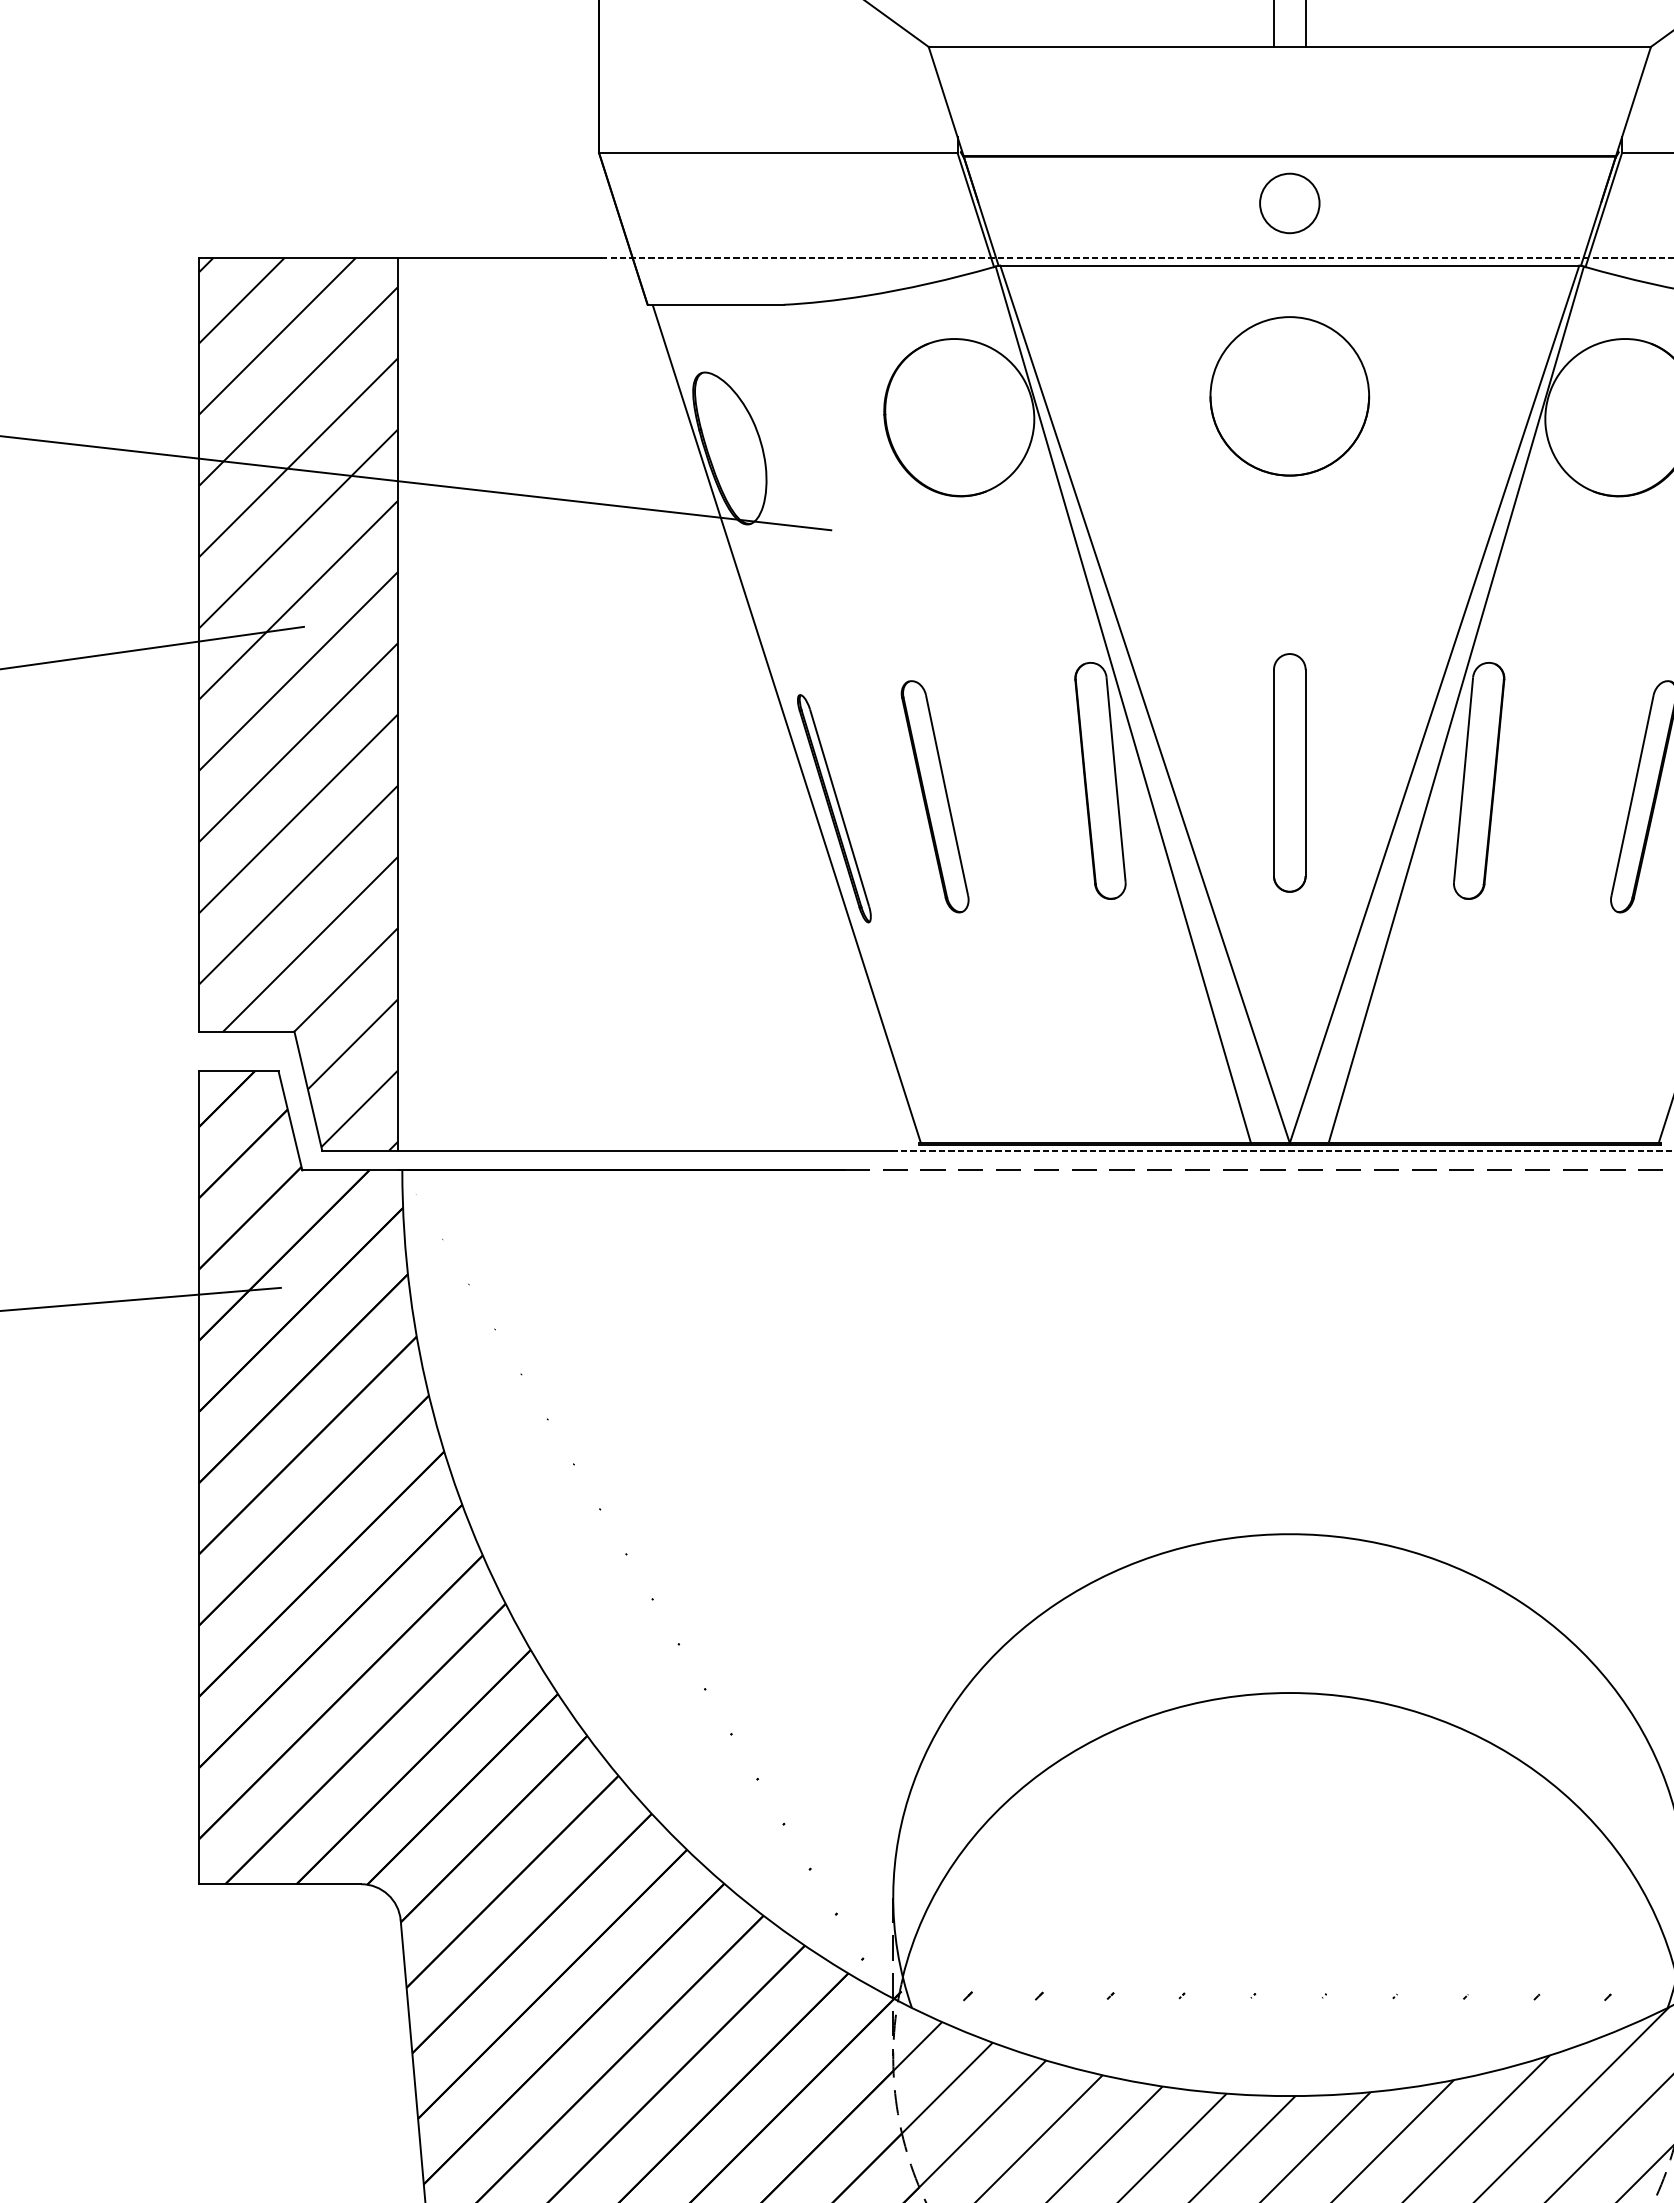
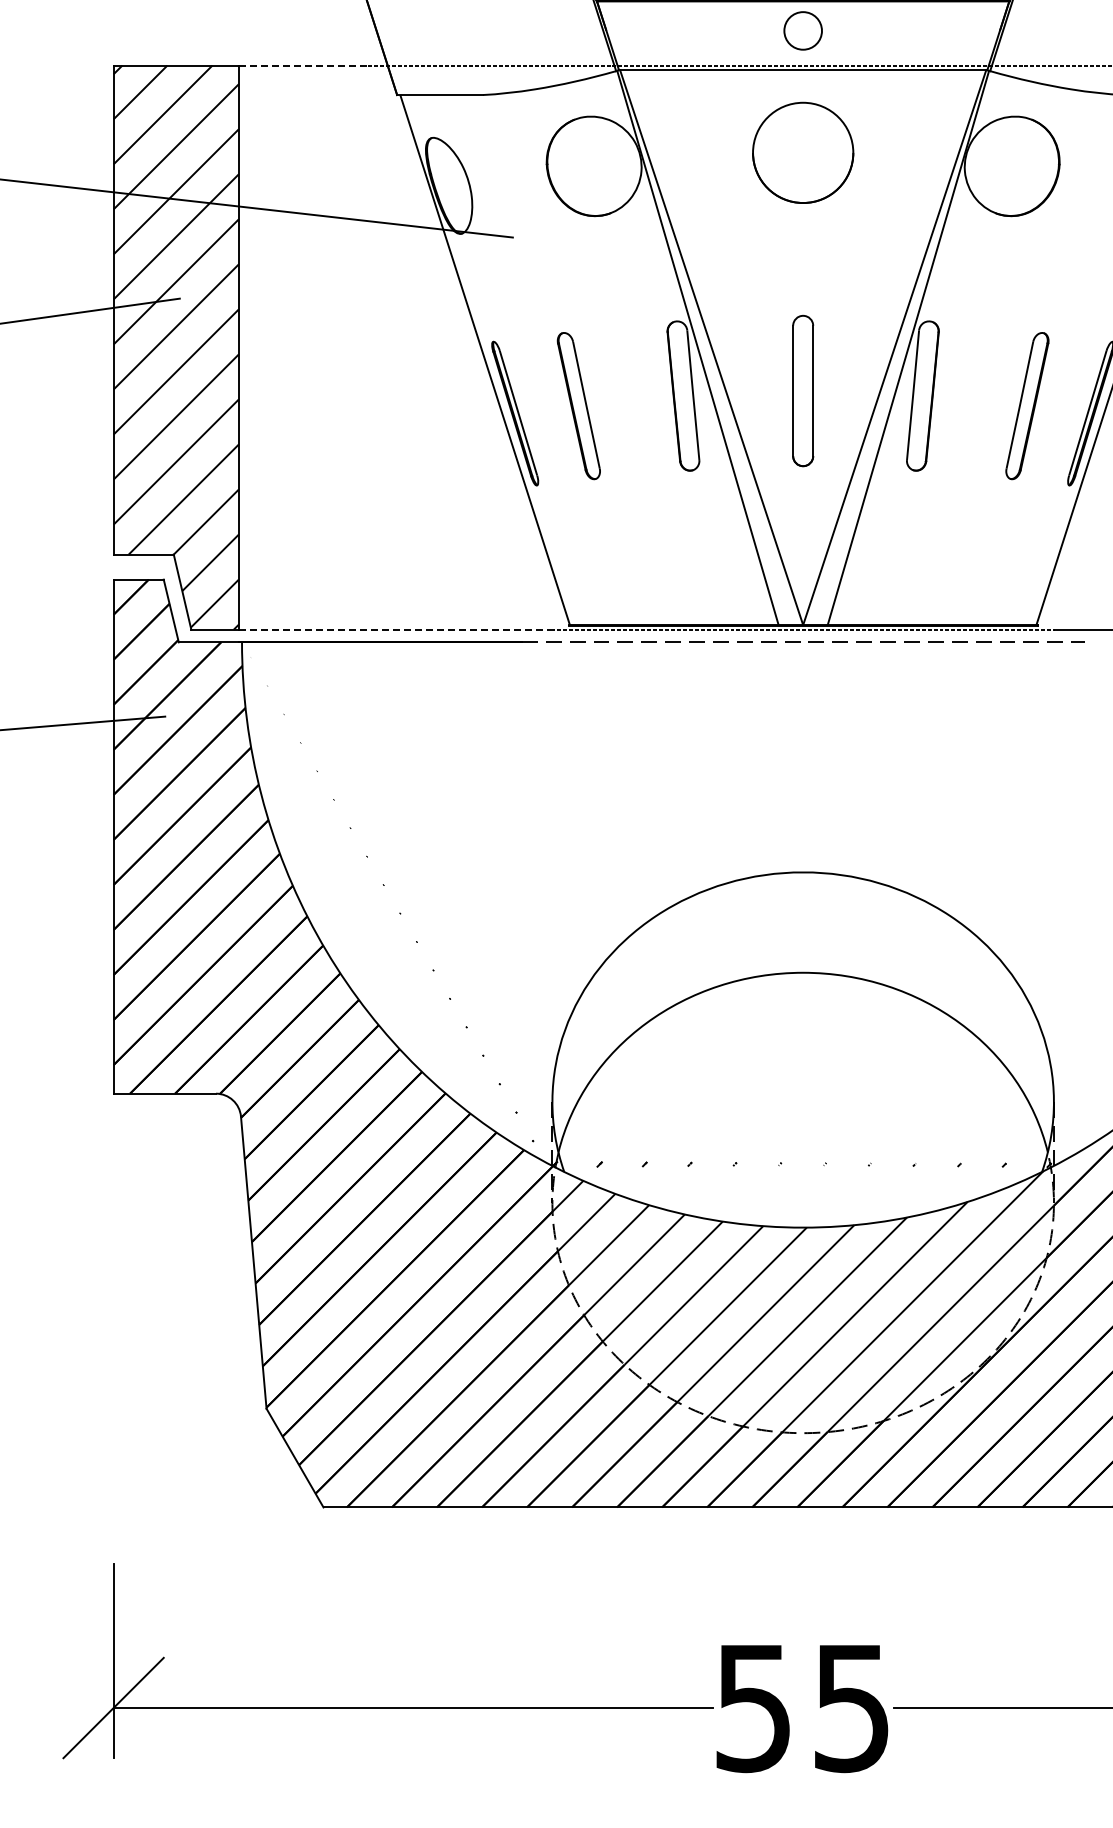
line: (499, 258) -> (303, 65), solid -> dashed
line: (645, 1150) -> (395, 629), solid -> dashed

